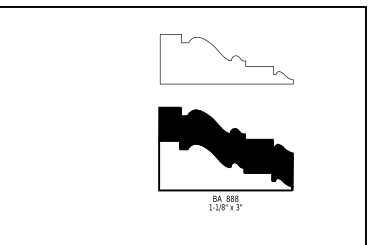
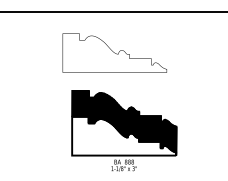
part: (226, 59) -> (114, 53), moved

